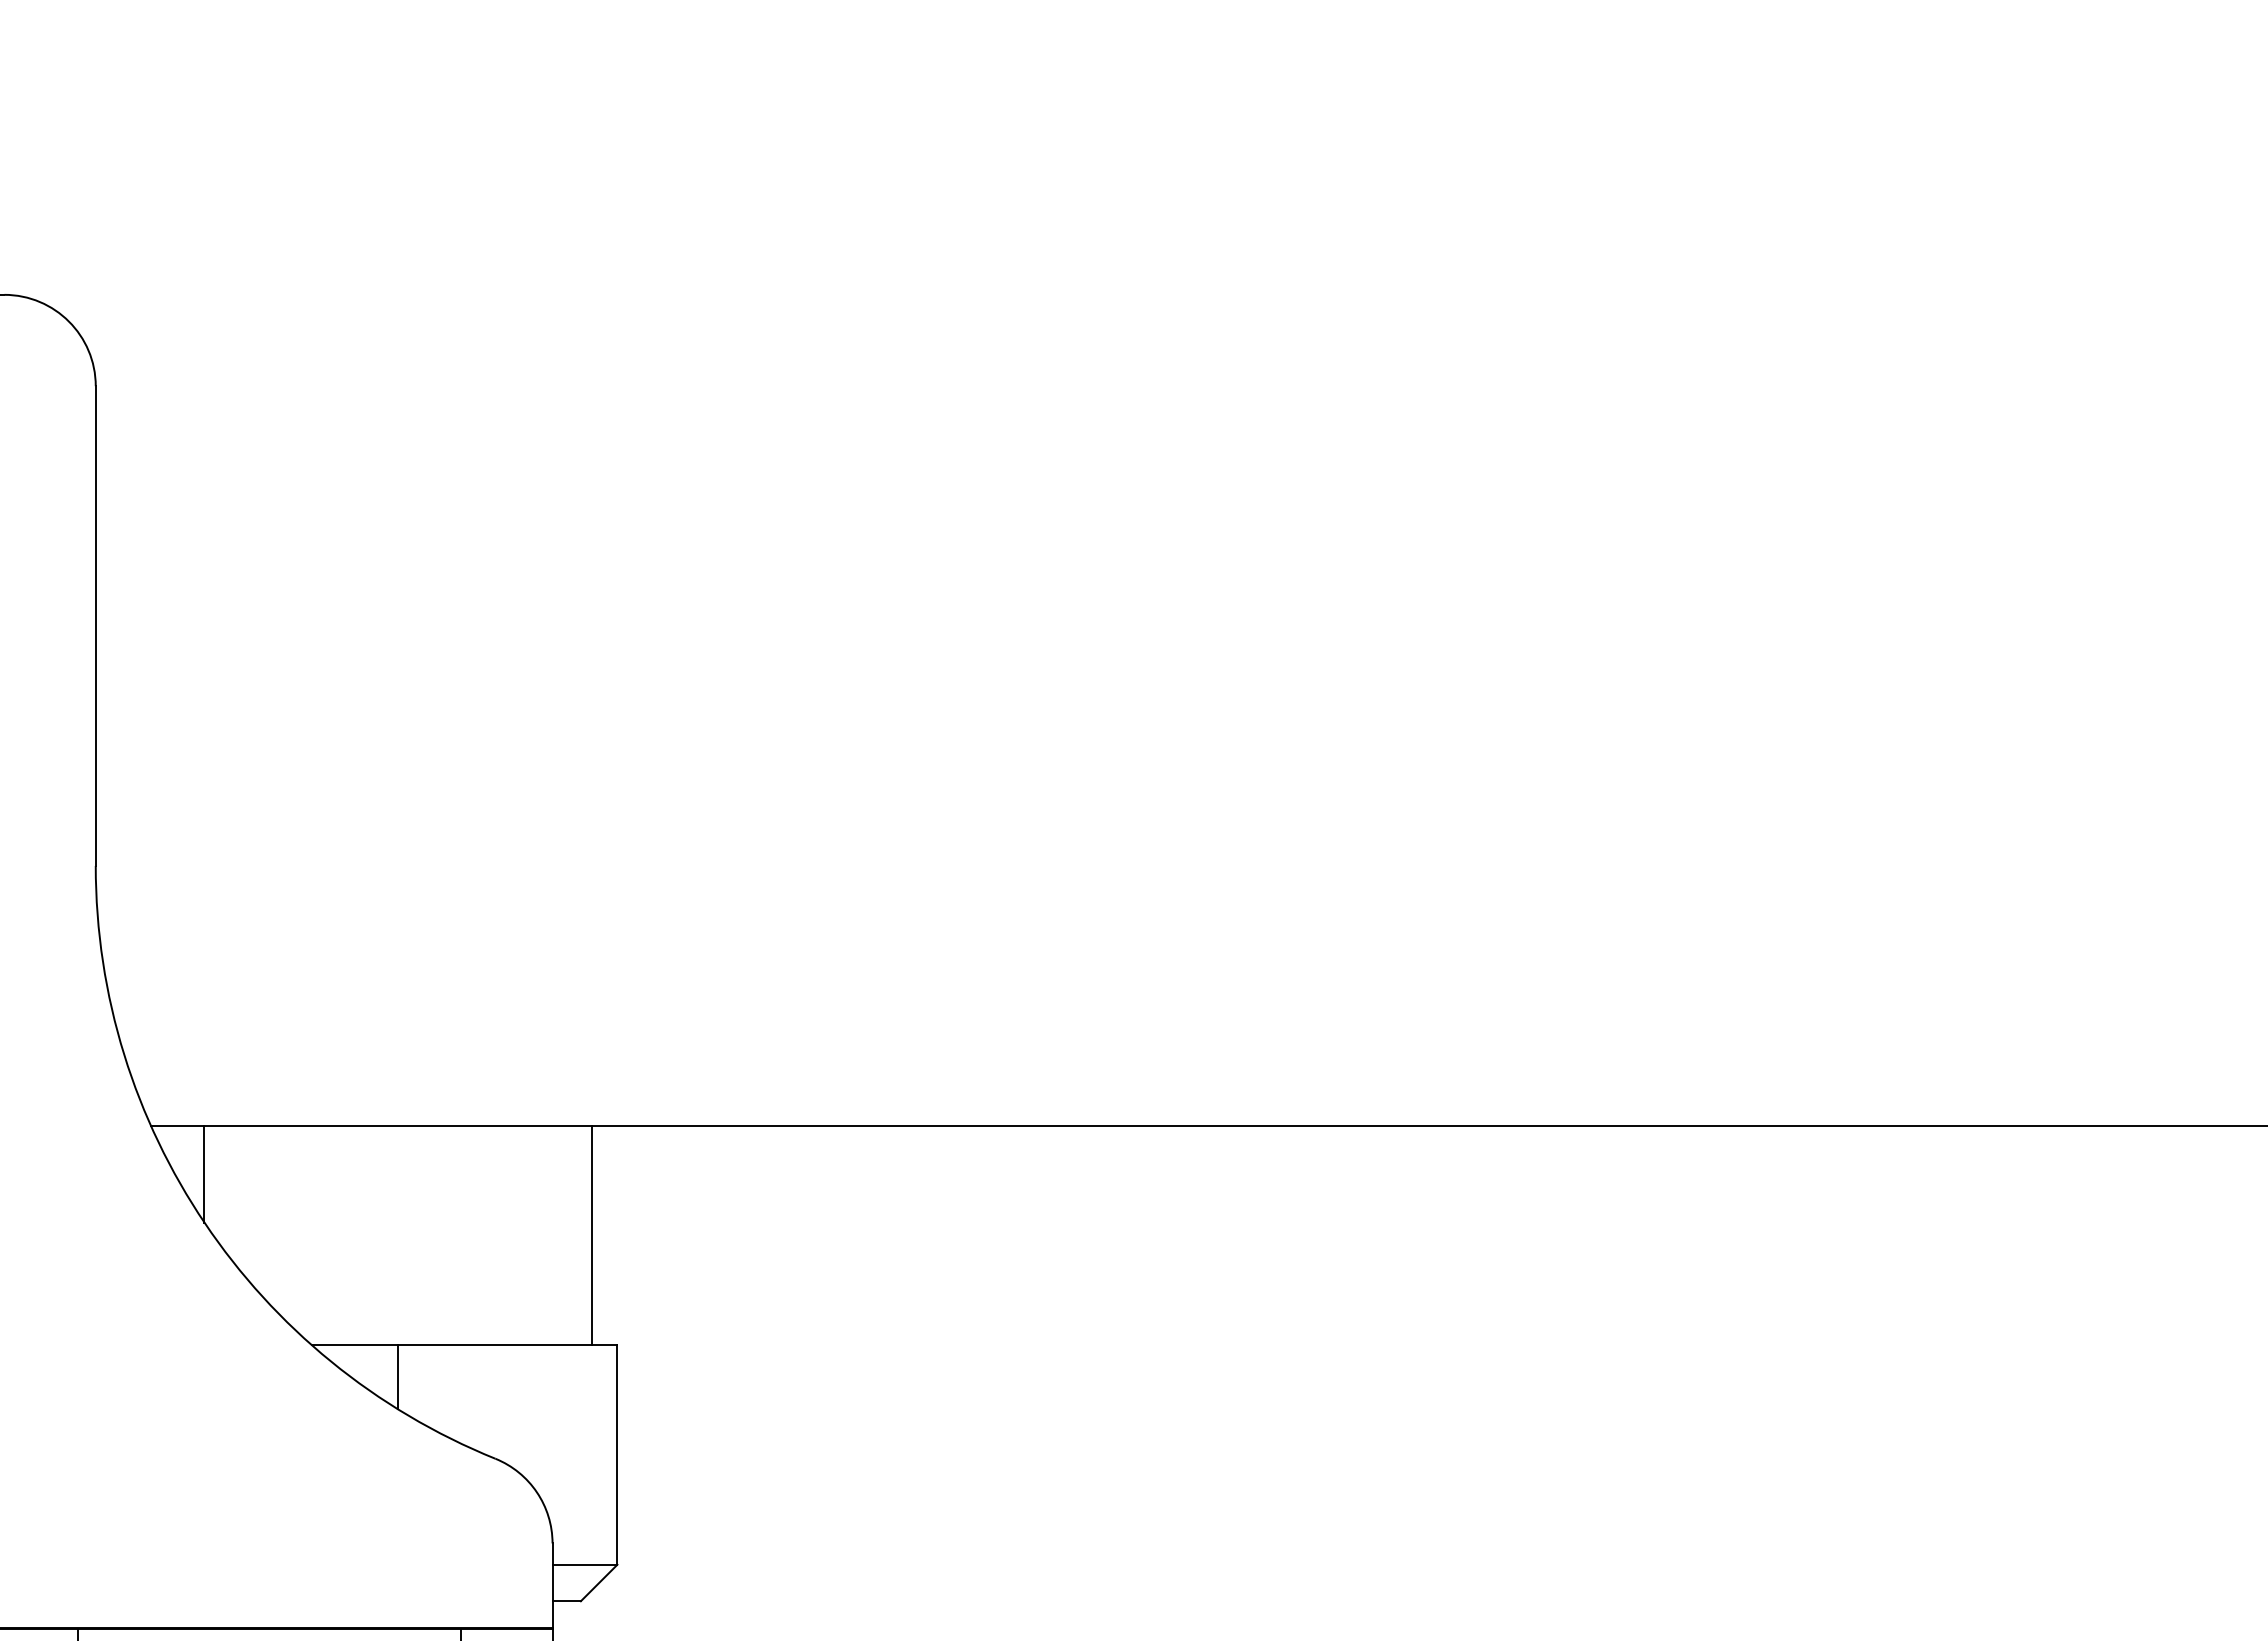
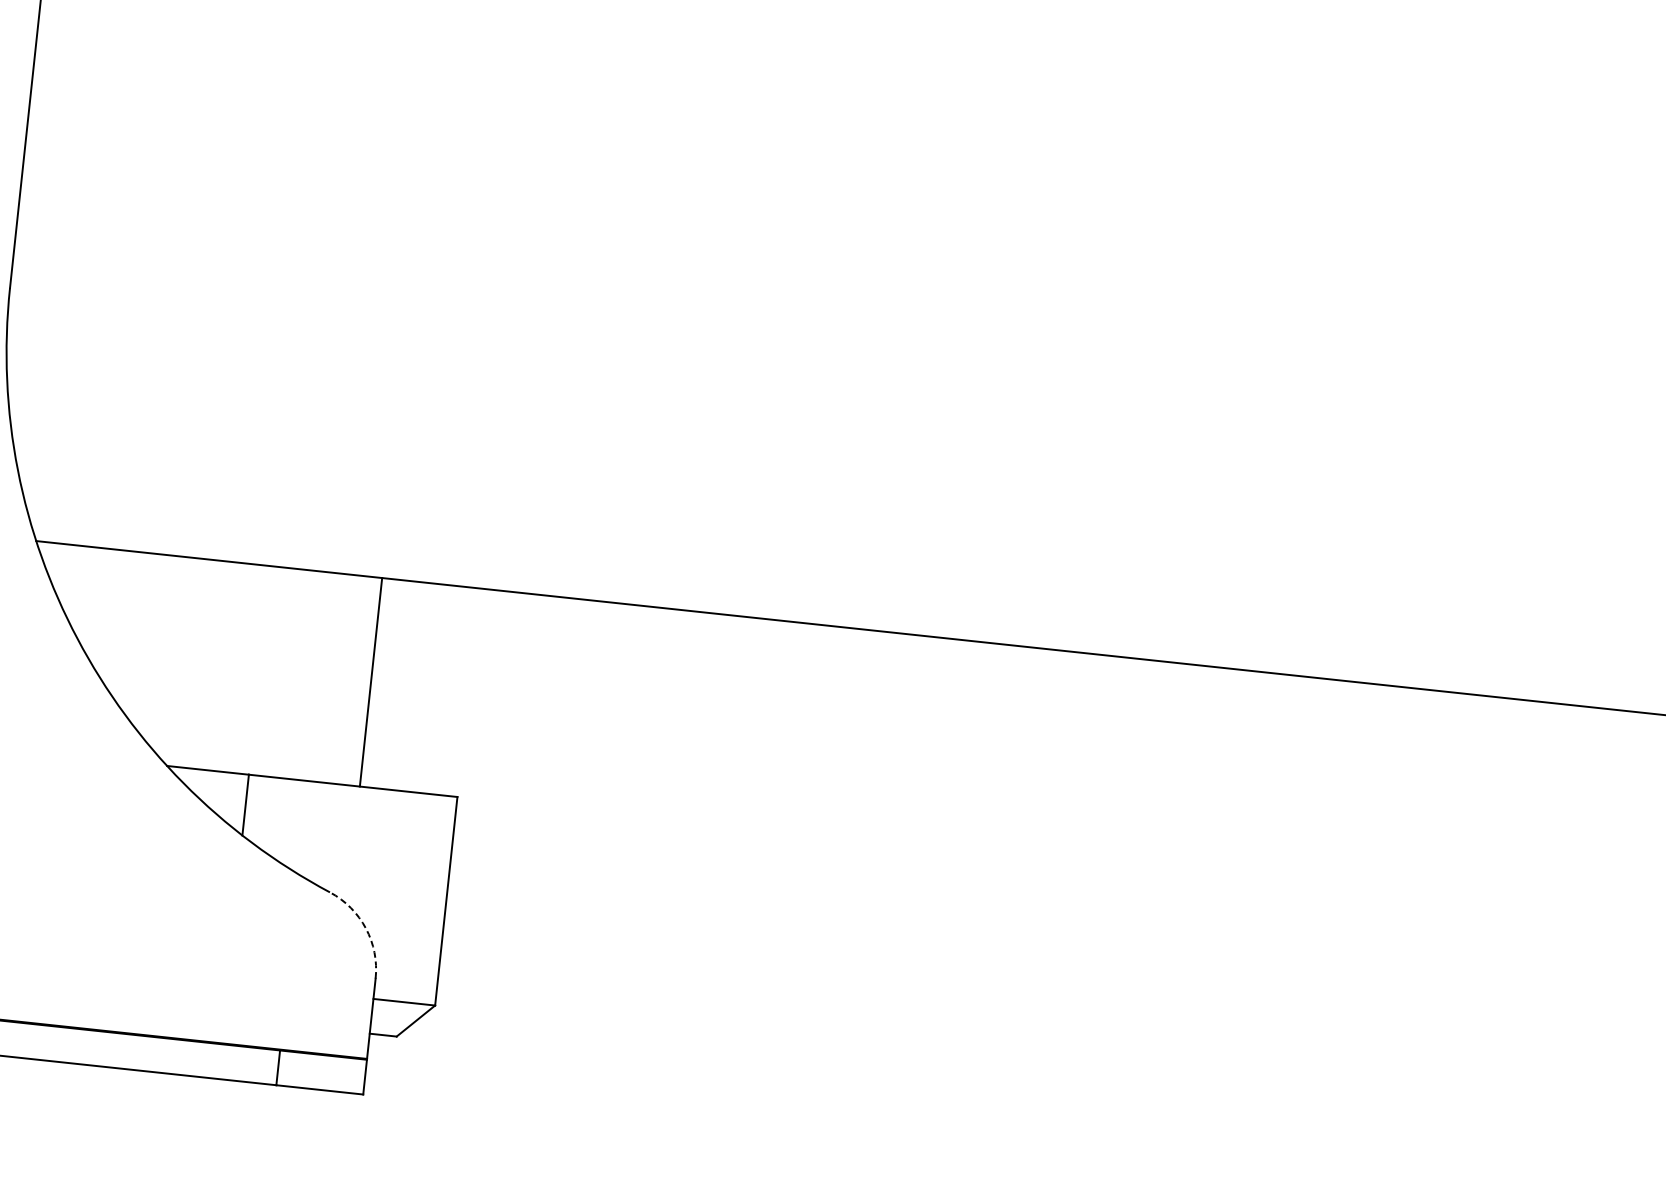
line: (204, 1174) -> (82, 592), removed
line: (591, 1235) -> (370, 681), moved
arc: (536, 1492) -> (365, 928), solid -> dashed

